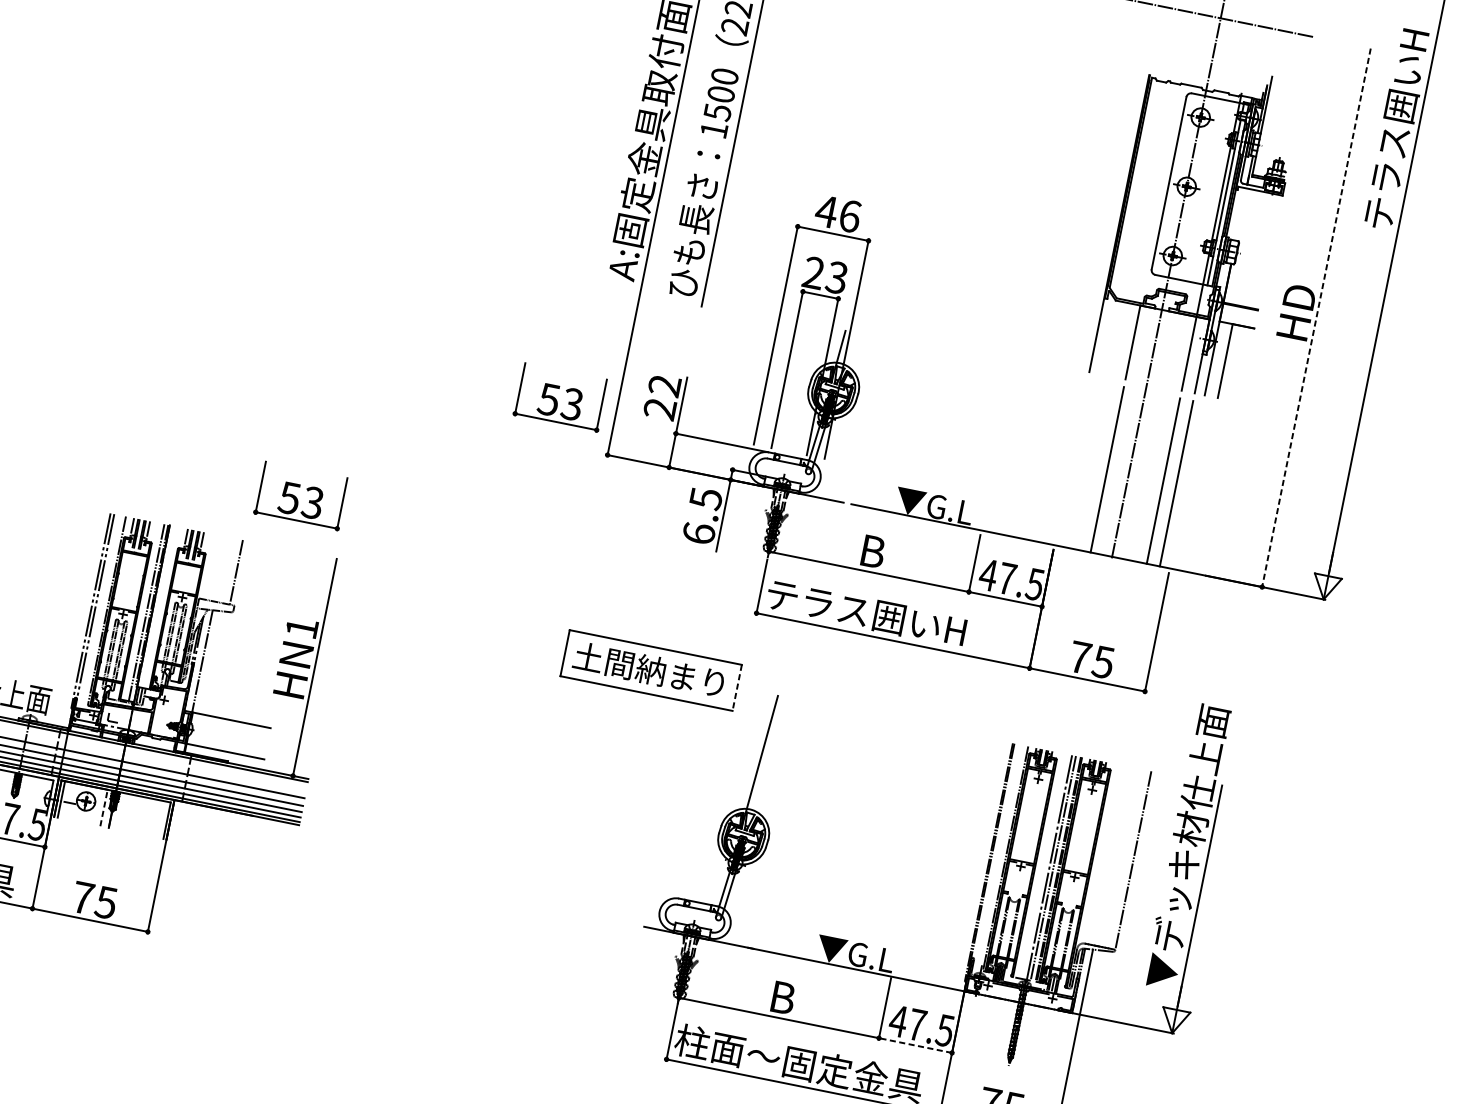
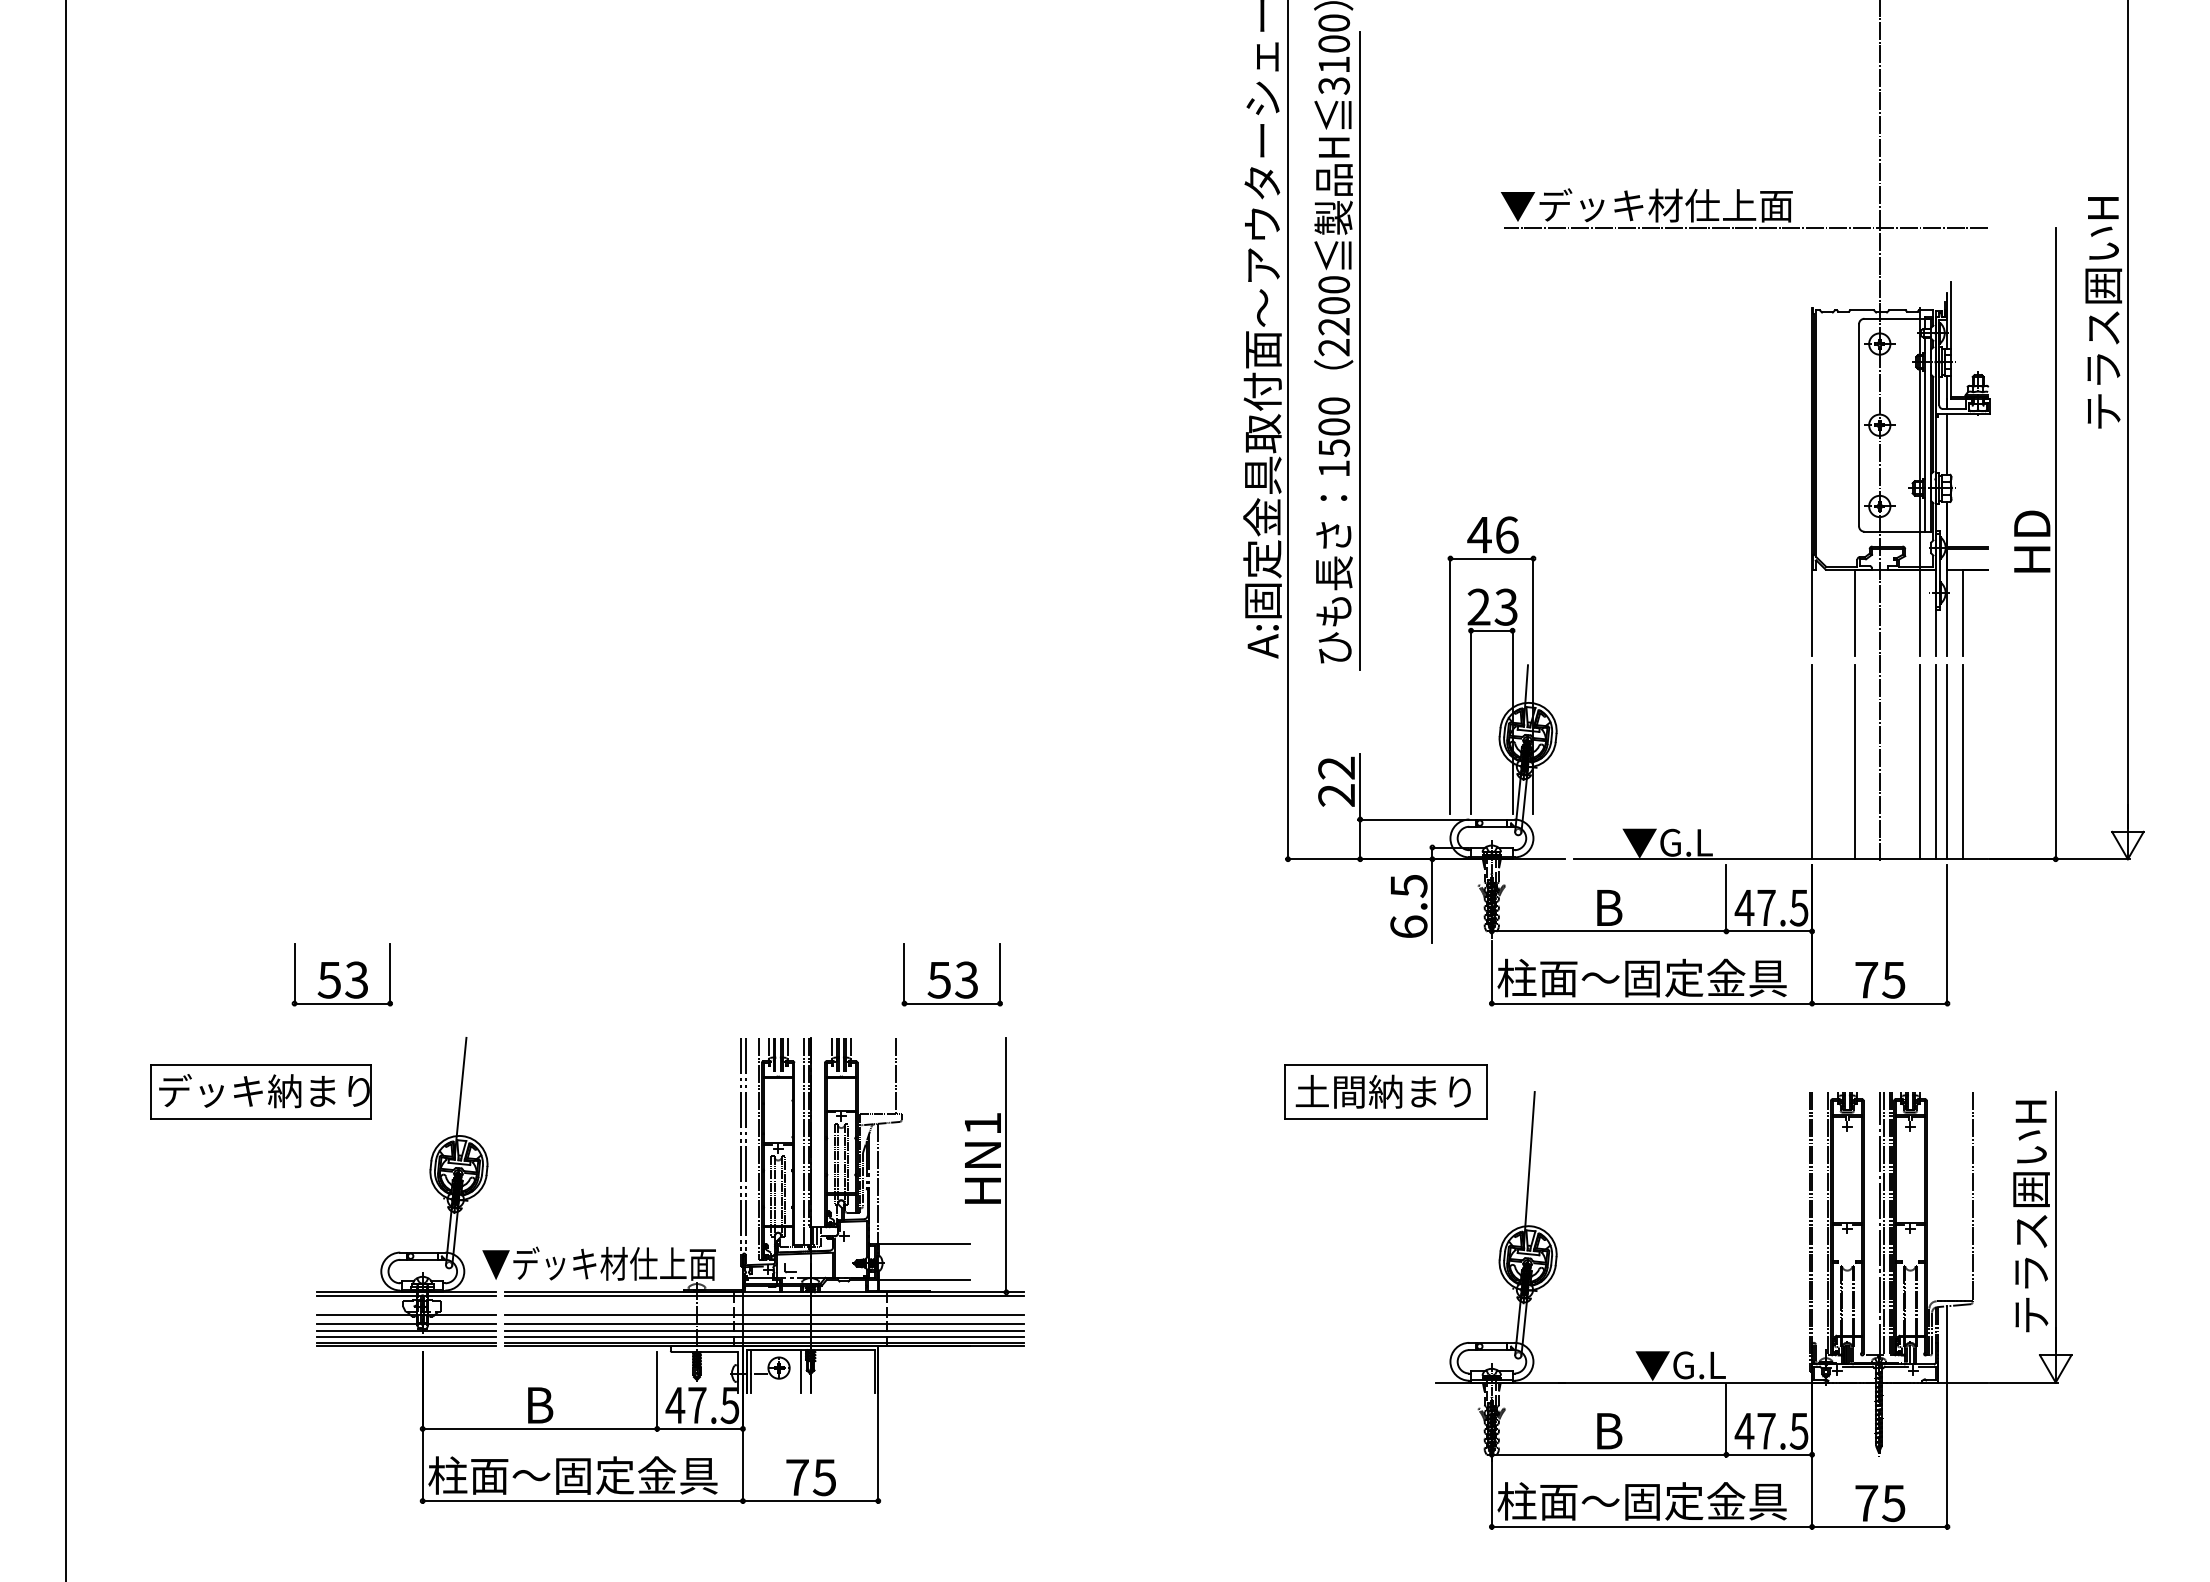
line: (1241, 213) -> (1947, 443), added
line: (1316, 317) -> (2055, 543), dashed -> solid
part: (560, 396) -> (1221, 804), removed
line: (1071, 462) -> (1812, 762), added
line: (1186, 485) -> (1947, 762), added
line: (1199, 488) -> (1962, 762), added
text: (888, 616) -> (1641, 977), テラス囲いH -> 柱面〜固定金具
line: (737, 688) -> (1487, 1092), dashed -> solid
line: (104, 807) -> (800, 1370), dashed -> solid
text: (1187, 846) -> (2030, 1168), ▼デッキ材仕上面 -> テラス囲いH
line: (915, 1045) -> (1769, 1454), dashed -> solid

